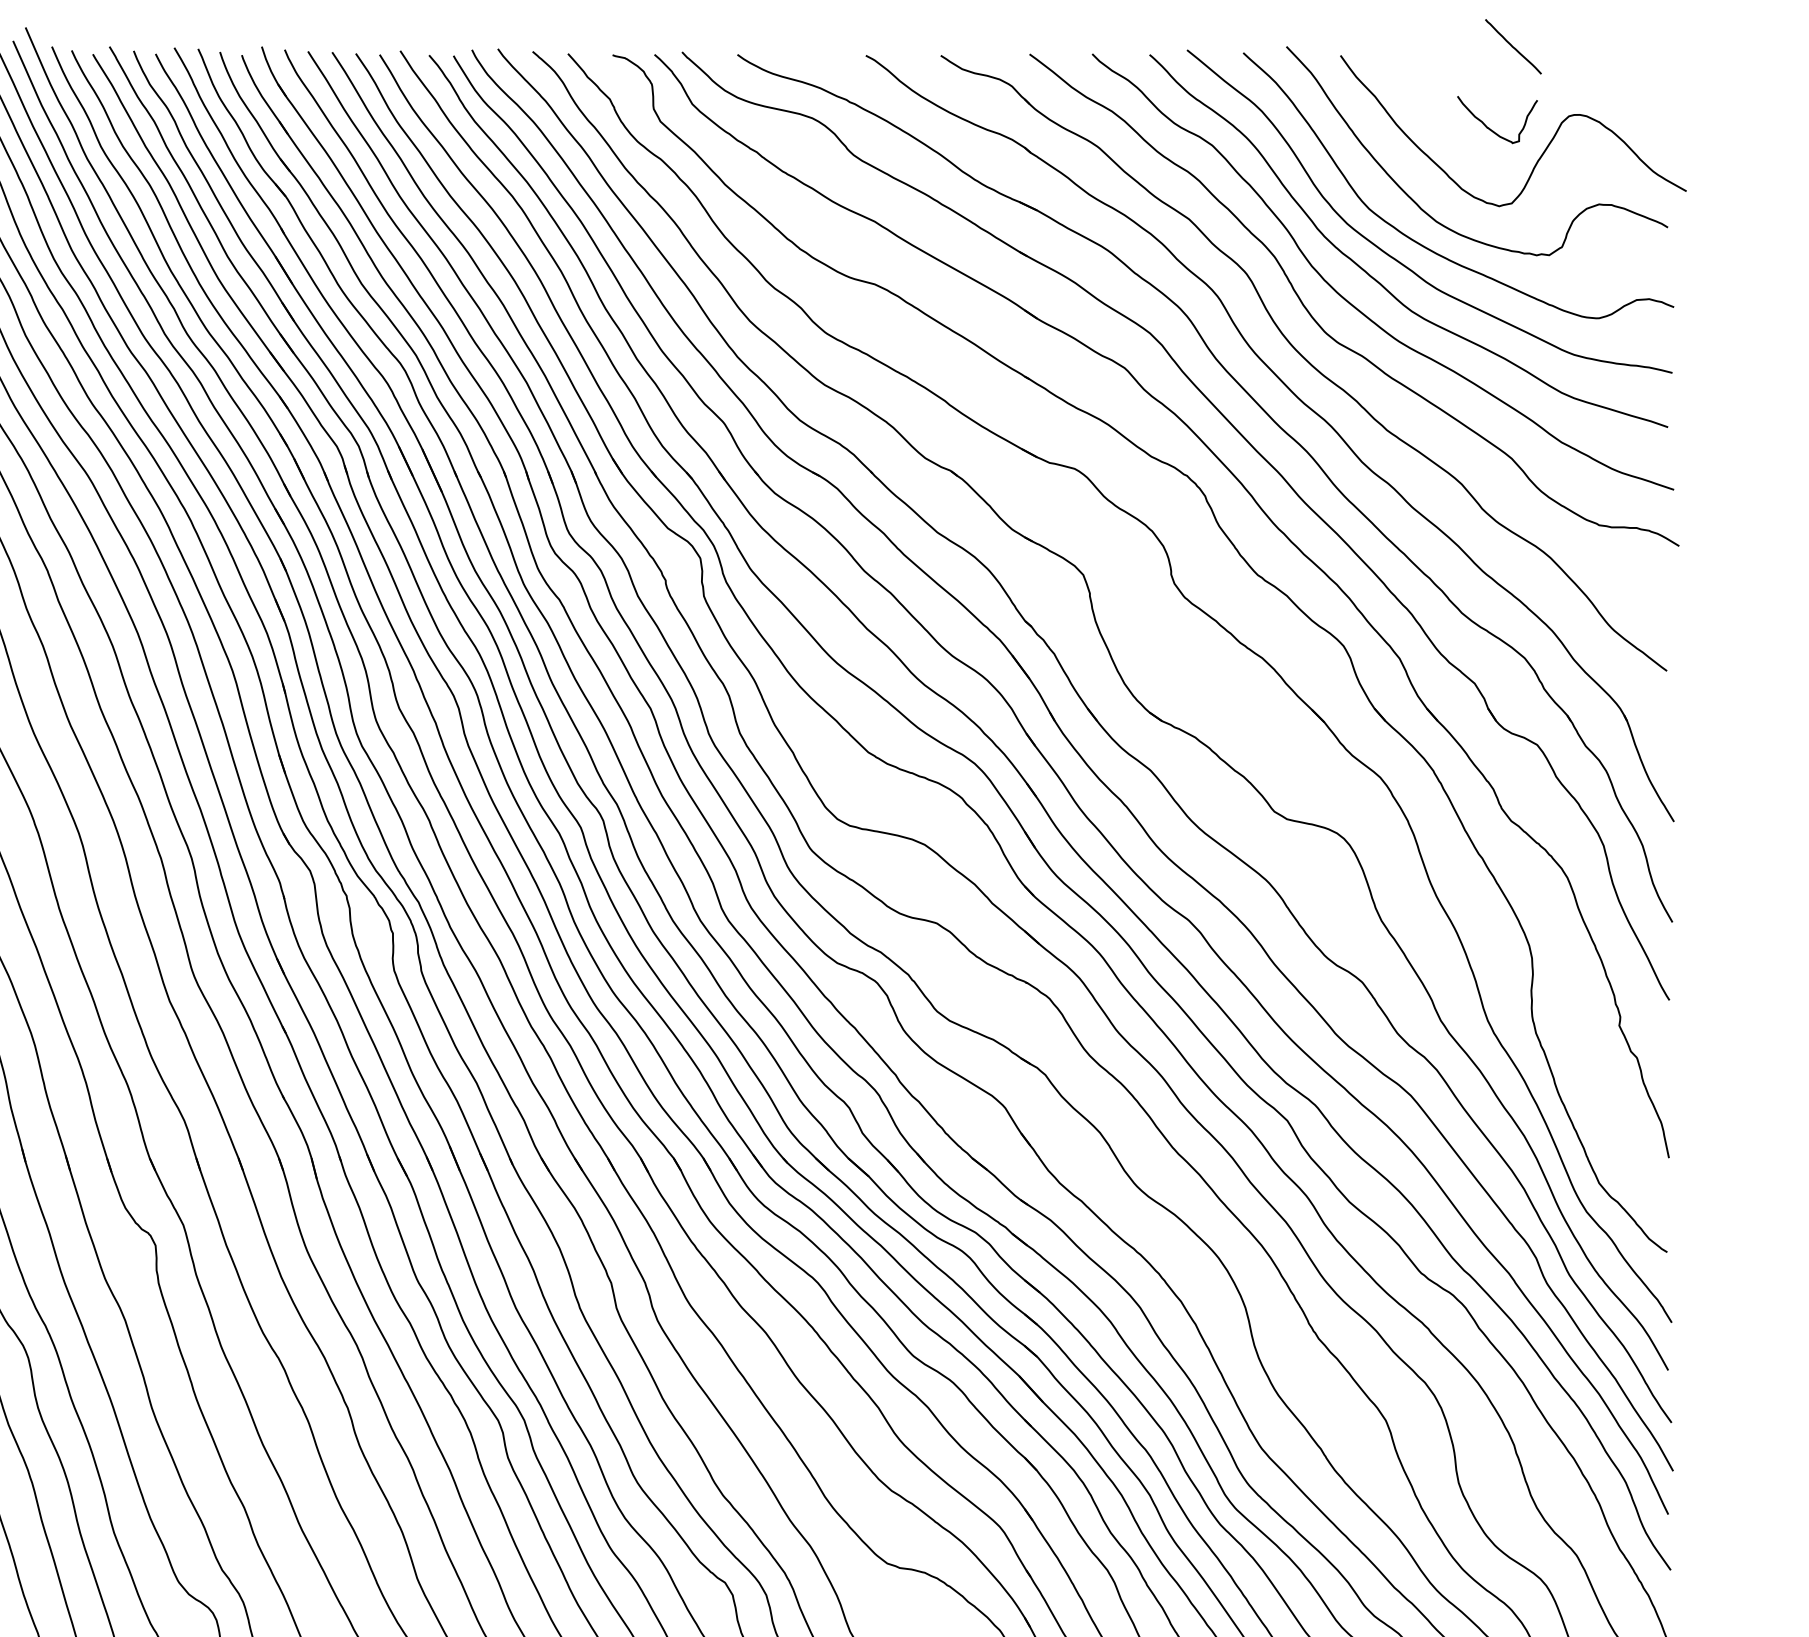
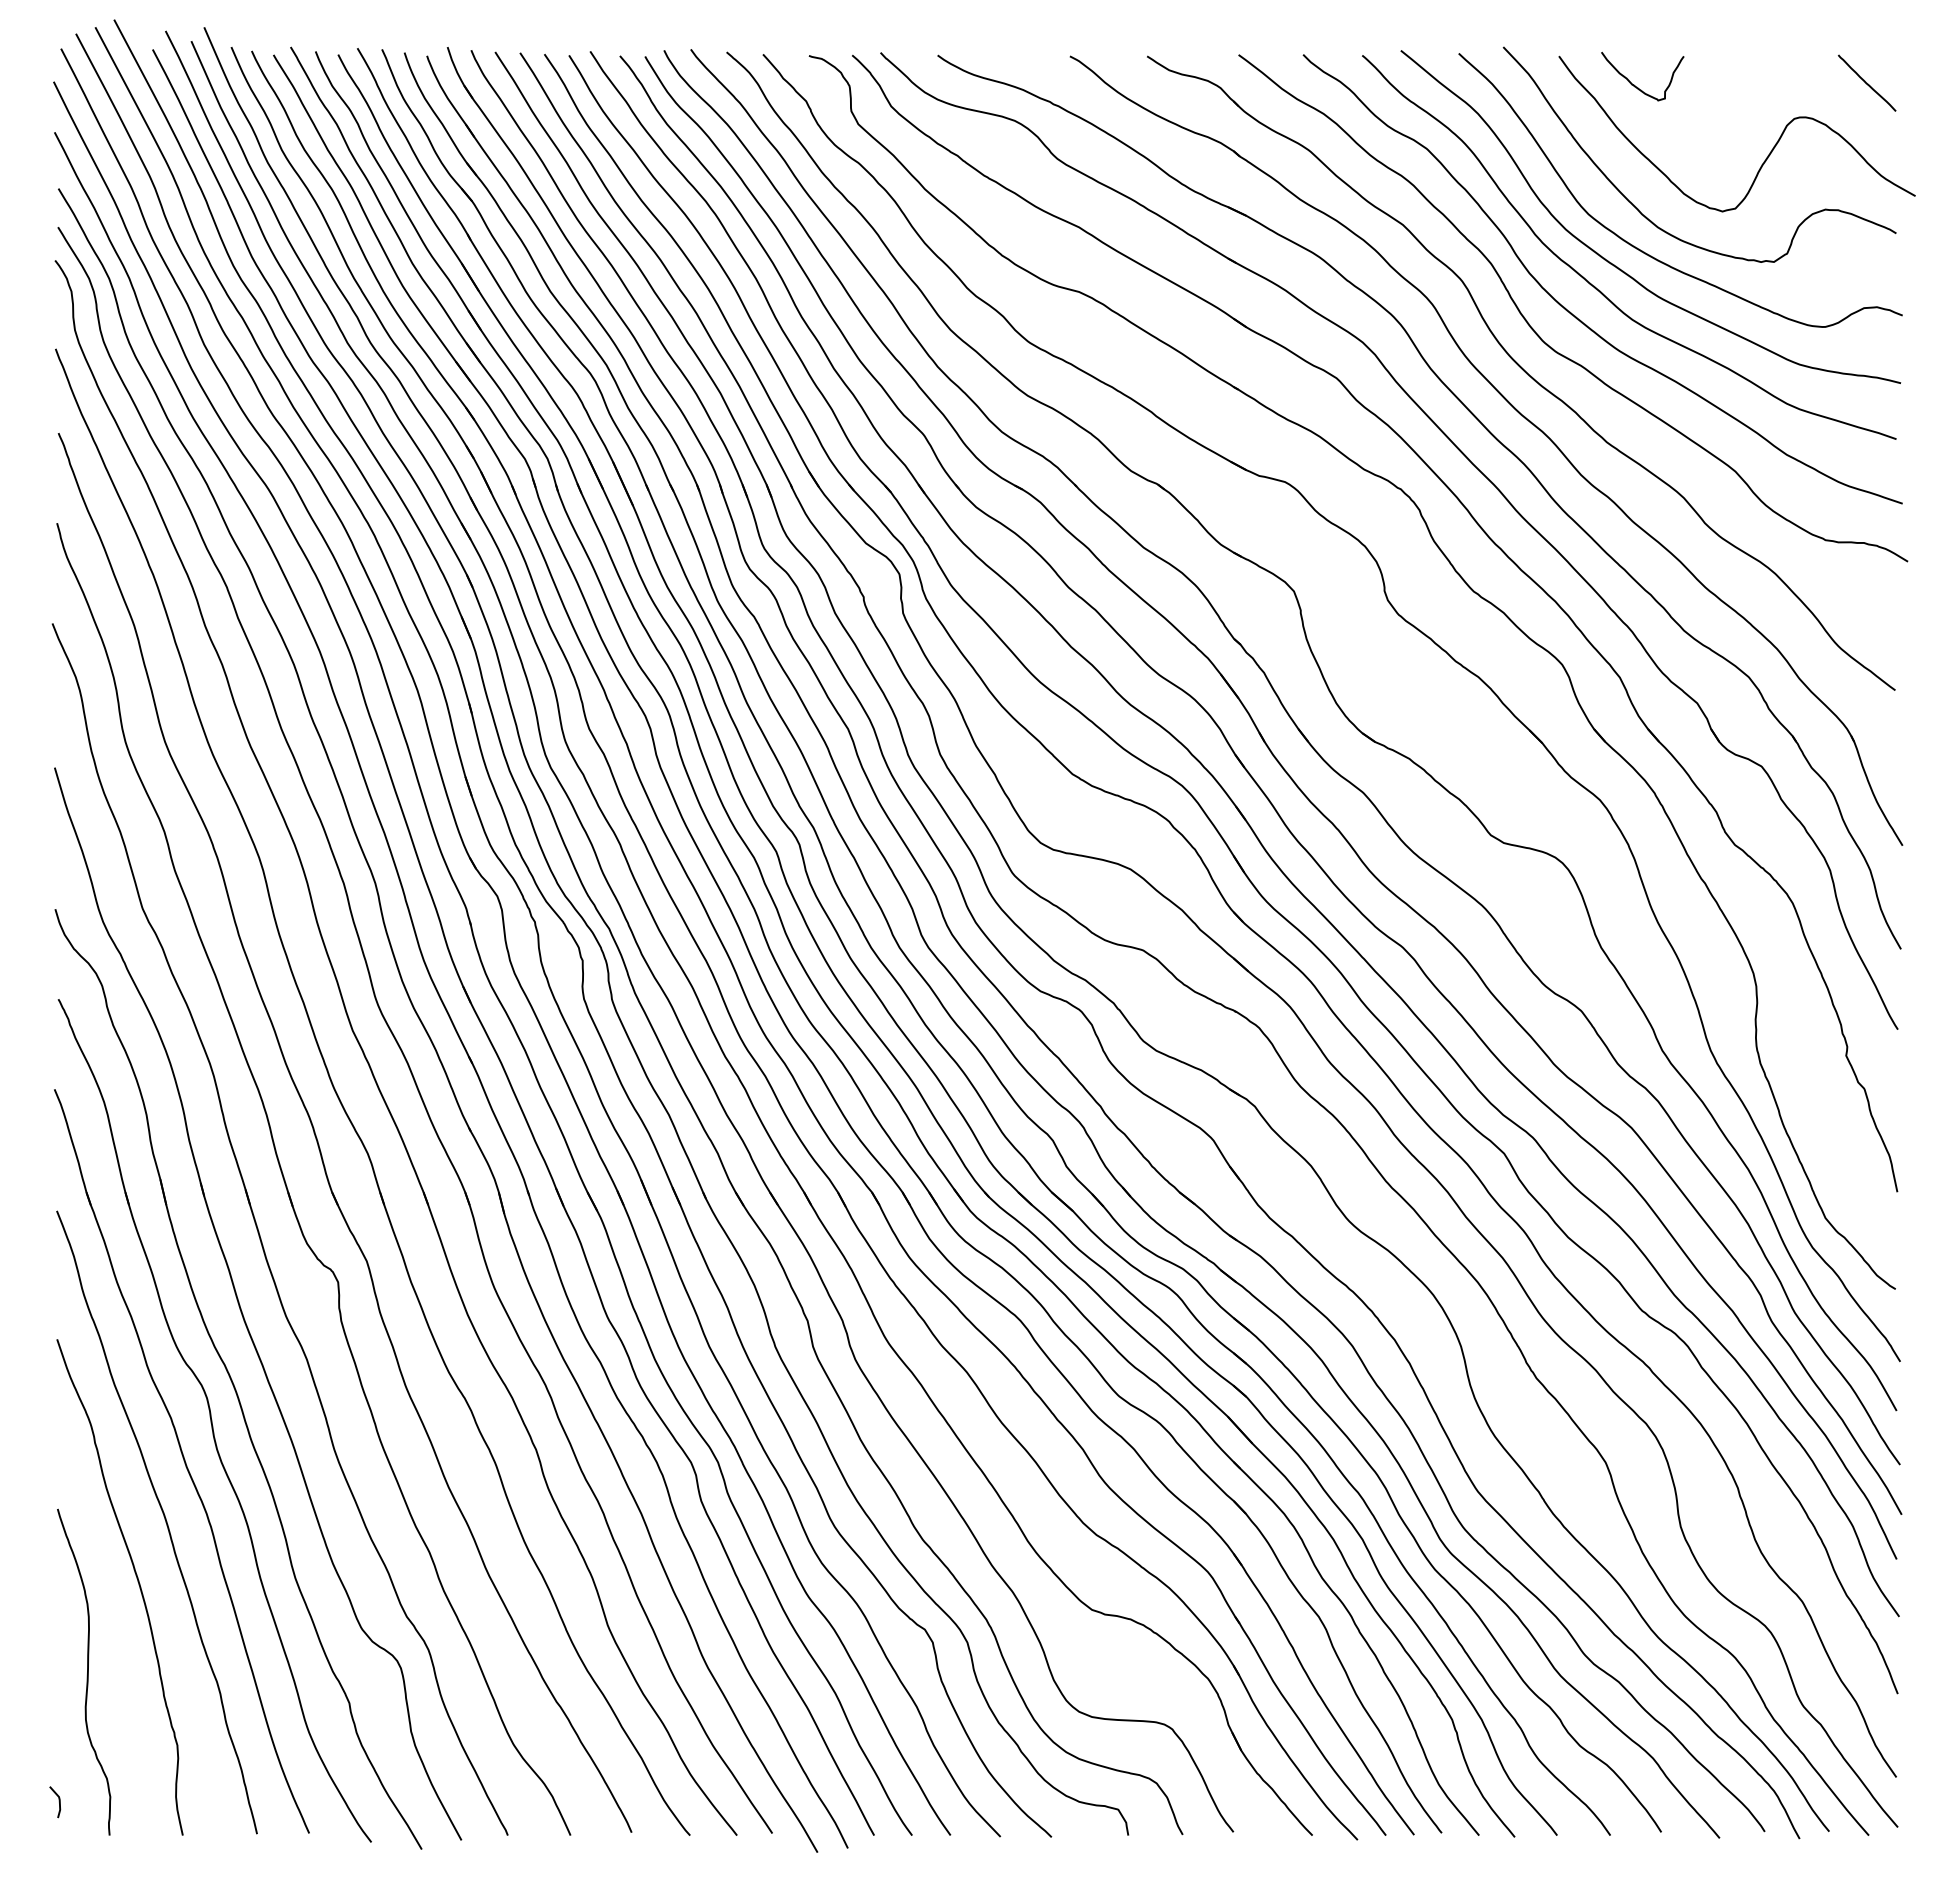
line: (1512, 46) -> (1866, 82), moved
curve: (1489, 127) -> (1634, 84), moved

